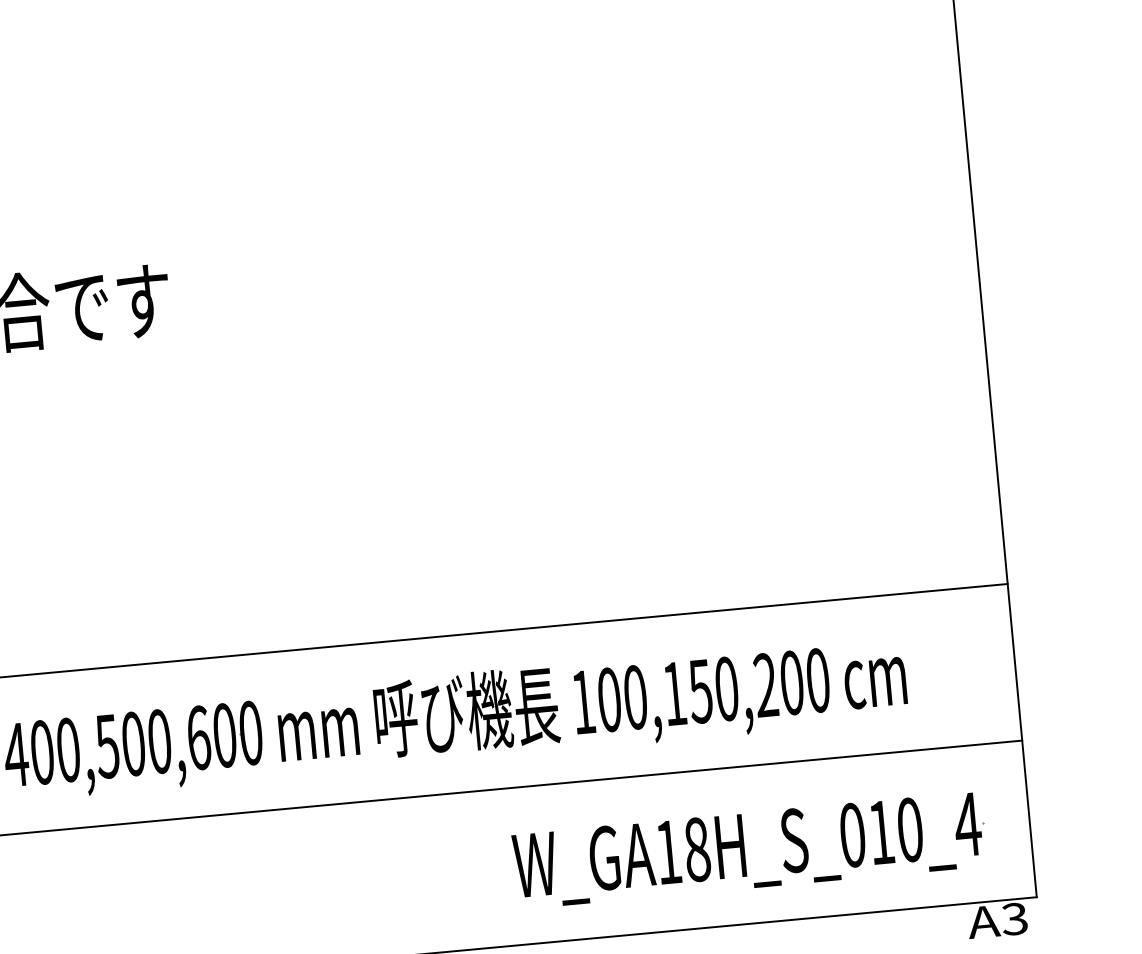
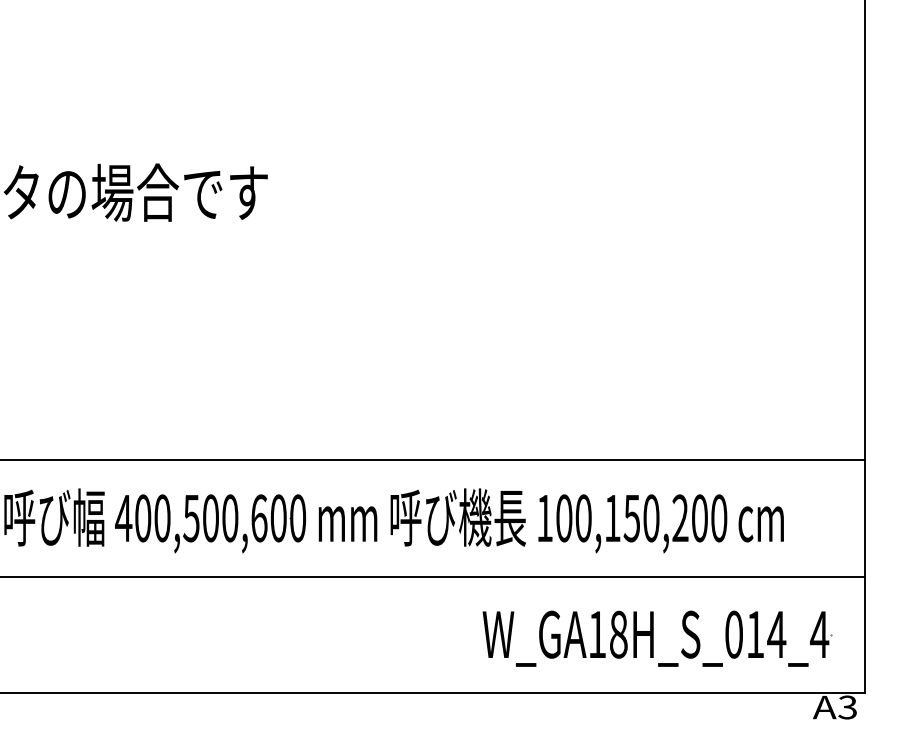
text: (909, 829) -> (776, 634), W_GA18H_S_010_4 -> W_GA18H_S_014_4

